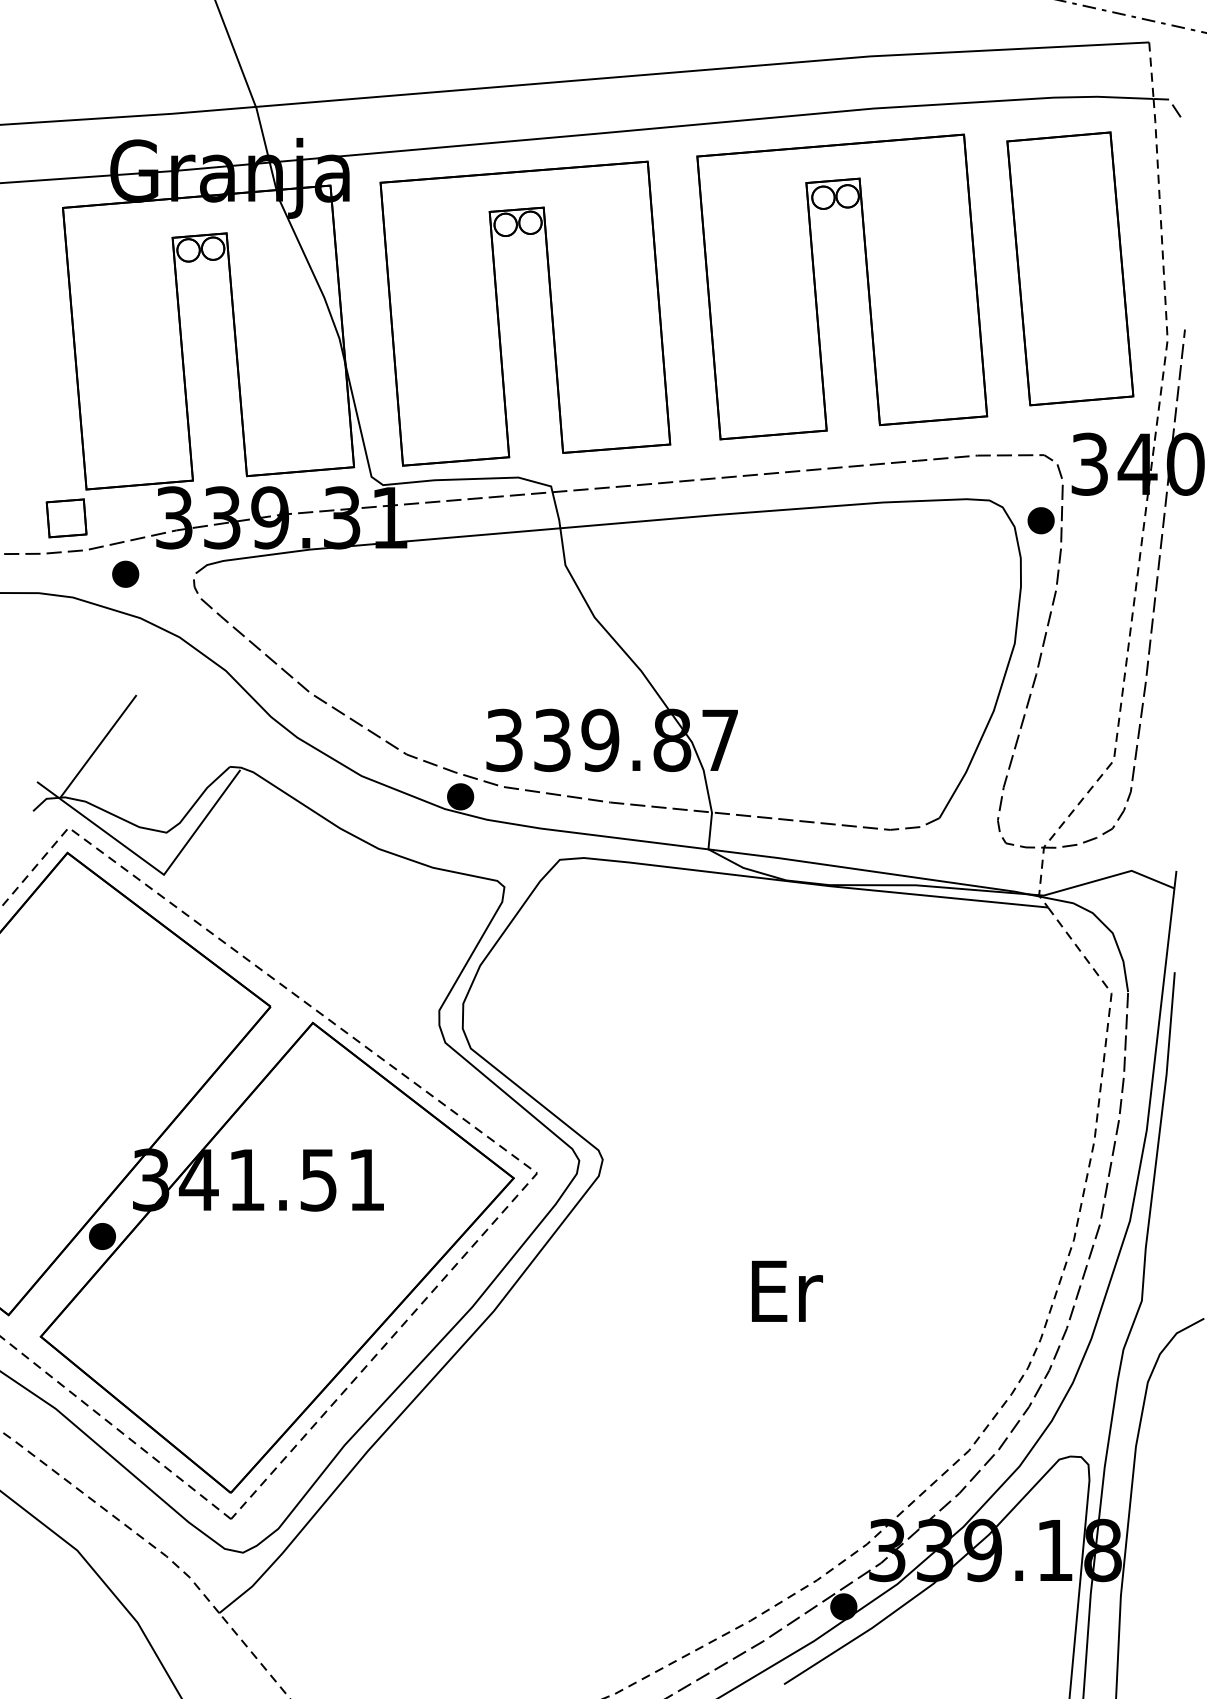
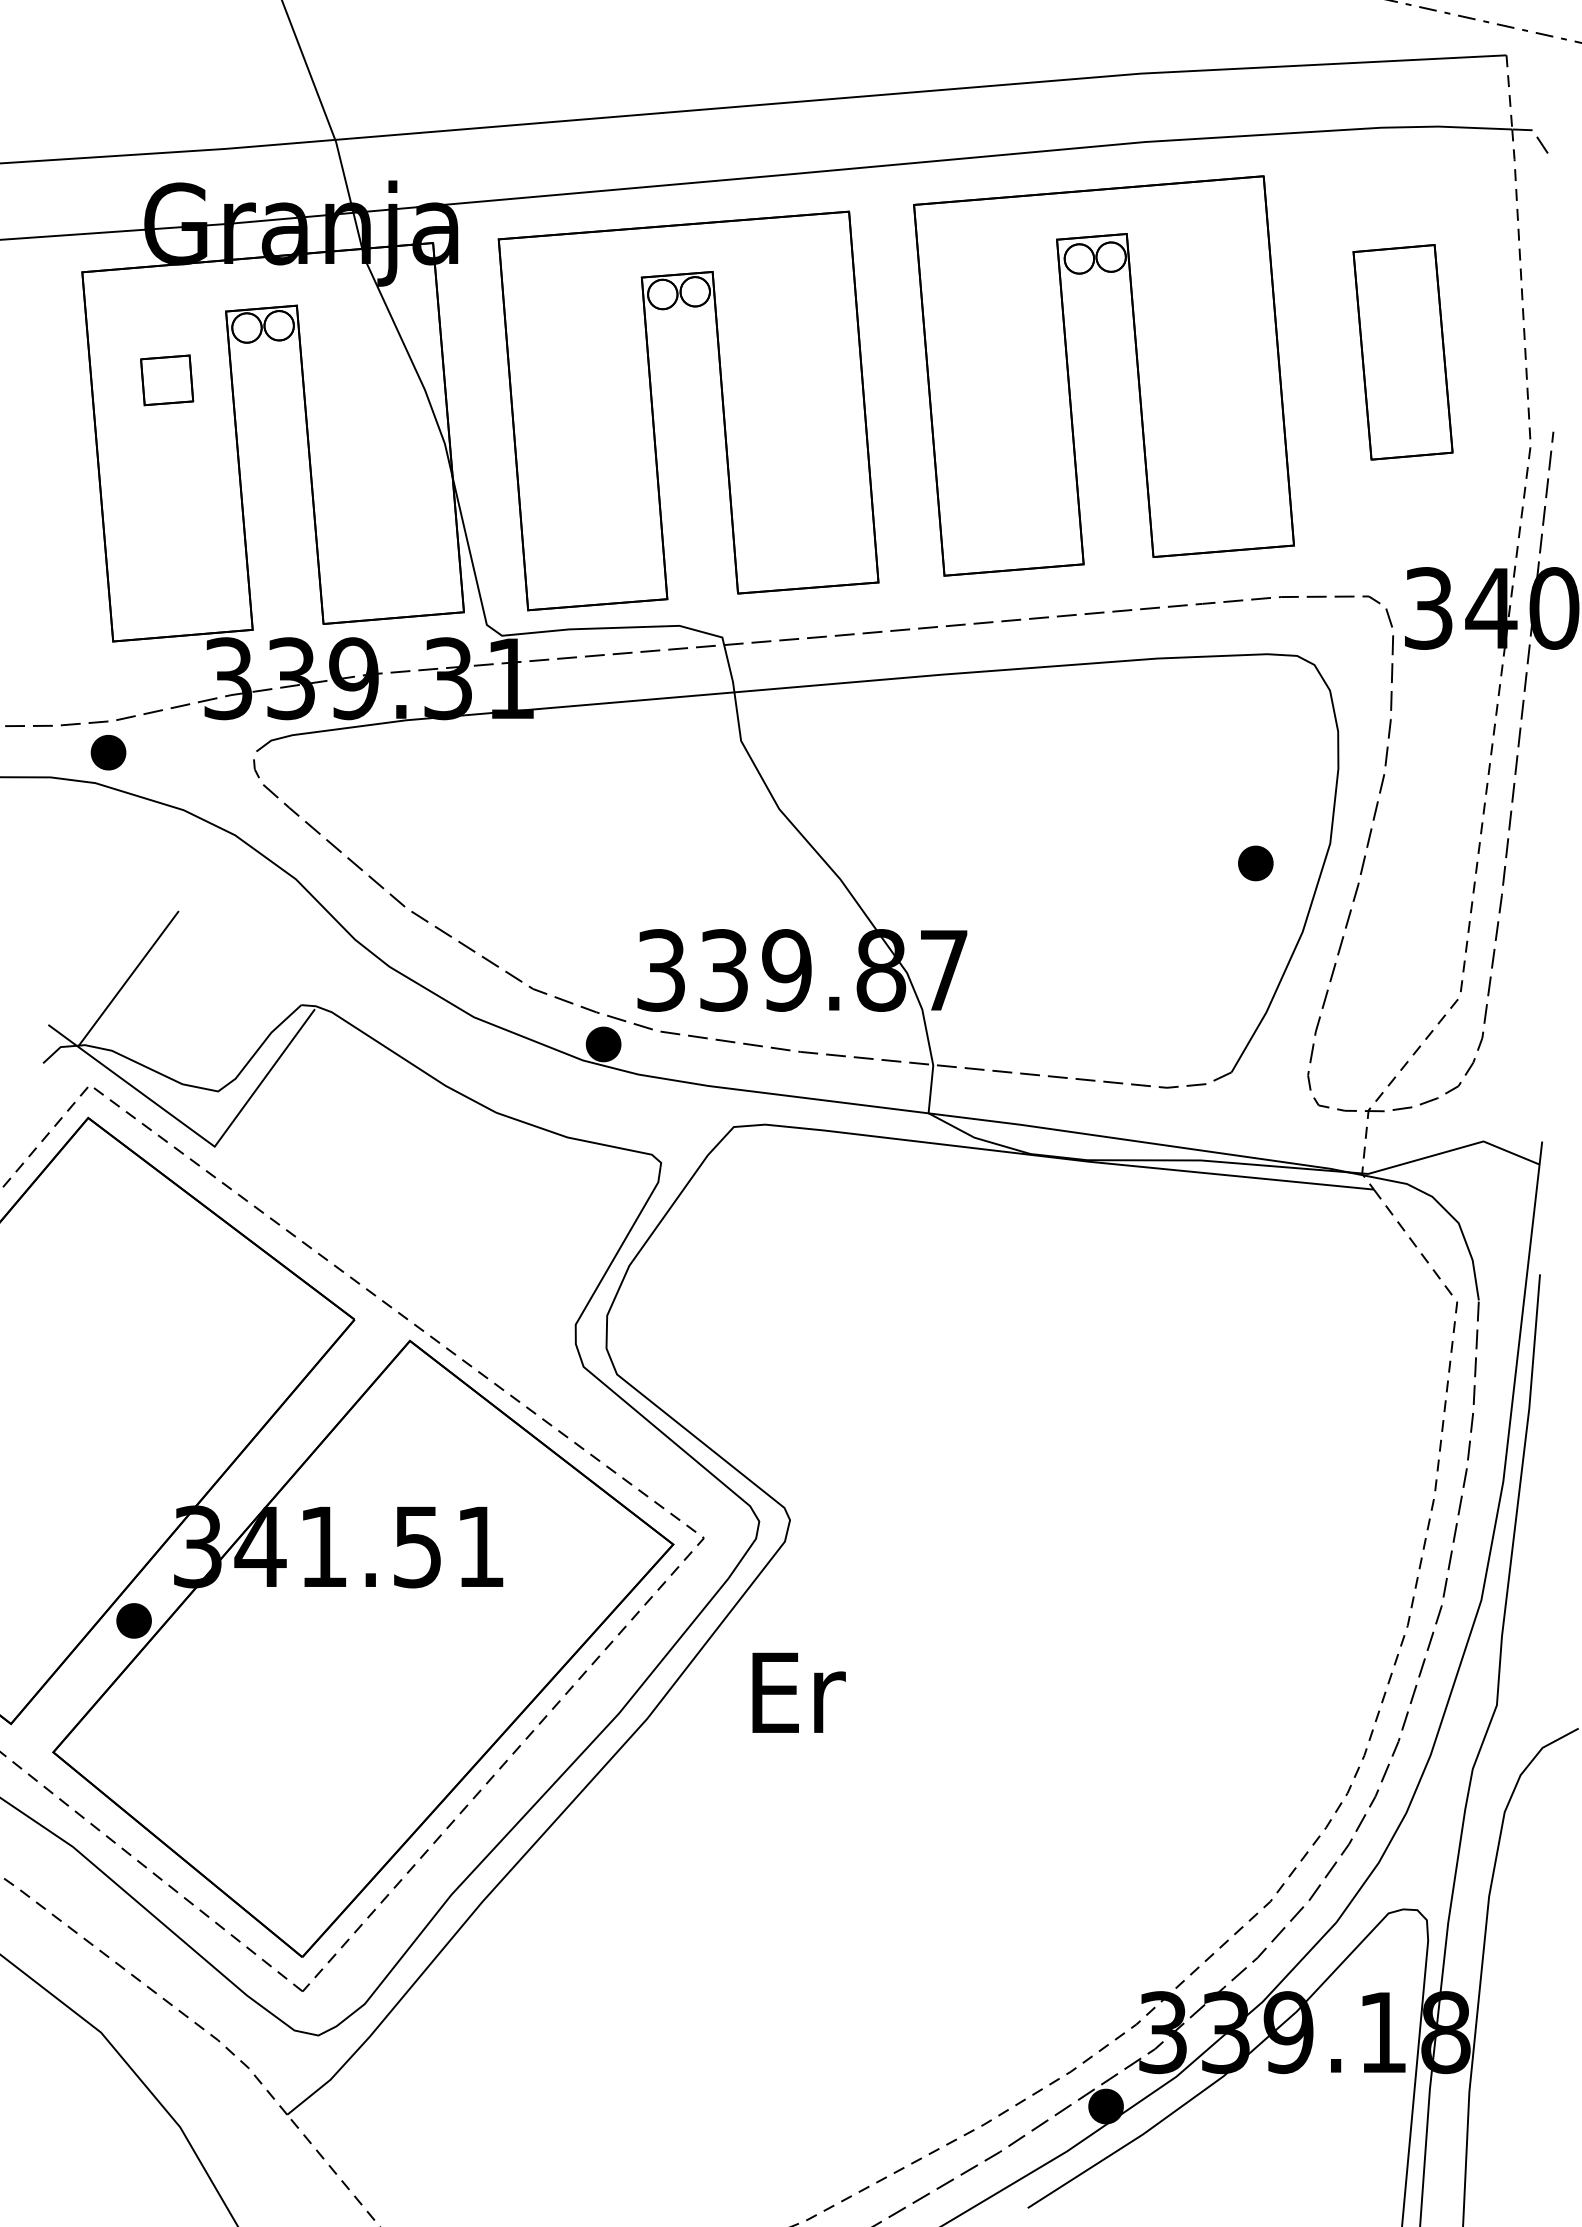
part: (1069, 269) -> (1402, 352), size x0.6
part: (66, 518) -> (167, 380), moved
part: (1040, 520) -> (1255, 863), moved
part: (125, 574) -> (108, 752), moved
text: (786, 1291) -> (798, 1692), moved

